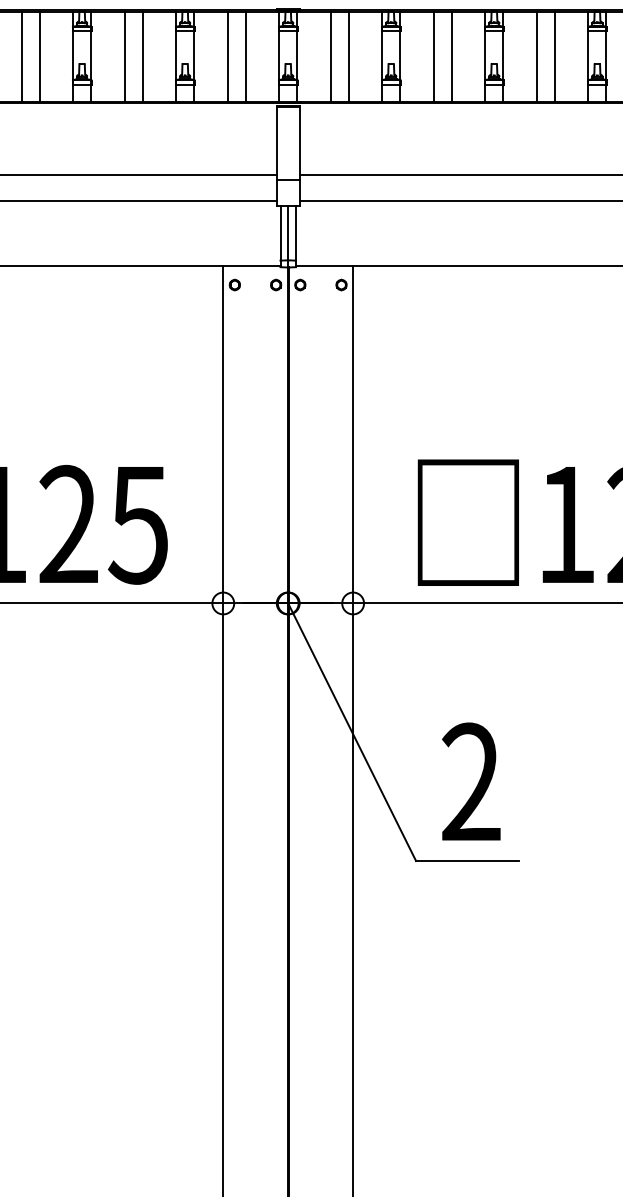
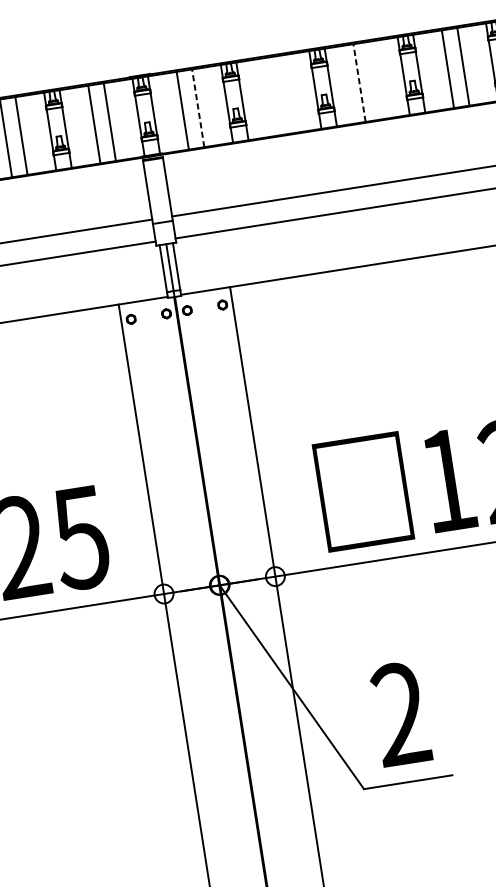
line: (348, 56) -> (197, 108), solid -> dashed
line: (433, 56) -> (270, 96), removed
line: (451, 56) -> (286, 94), removed
line: (536, 56) -> (359, 82), solid -> dashed
line: (554, 56) -> (374, 80), removed

